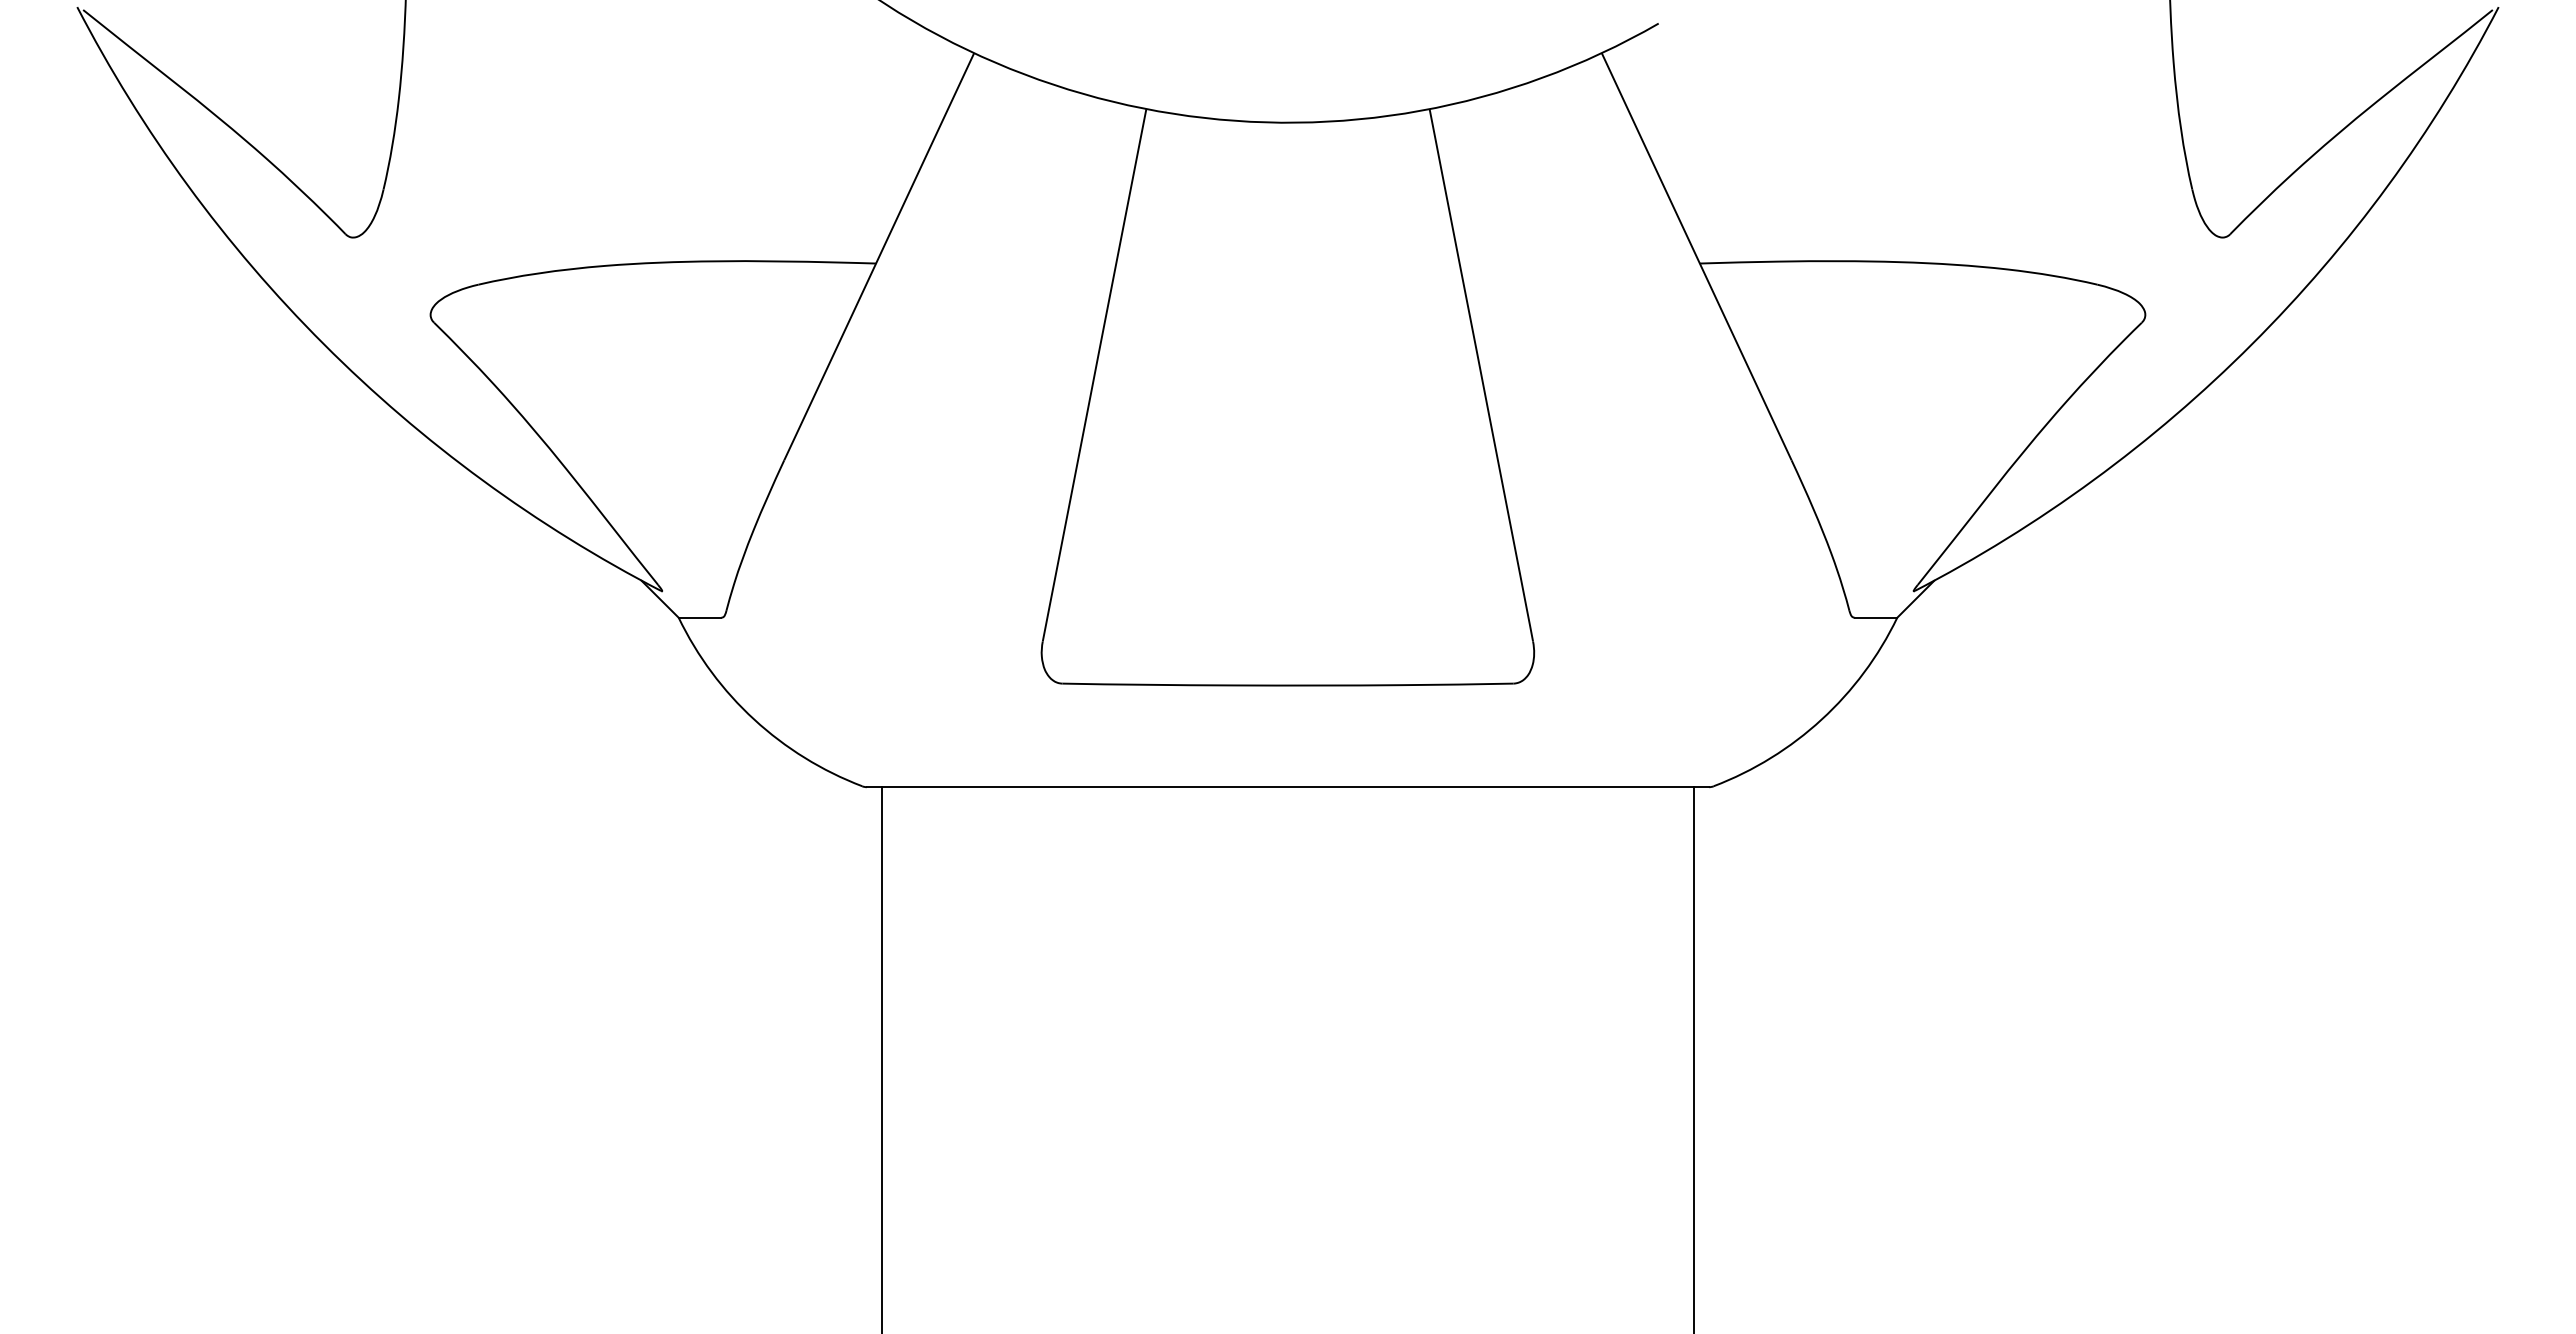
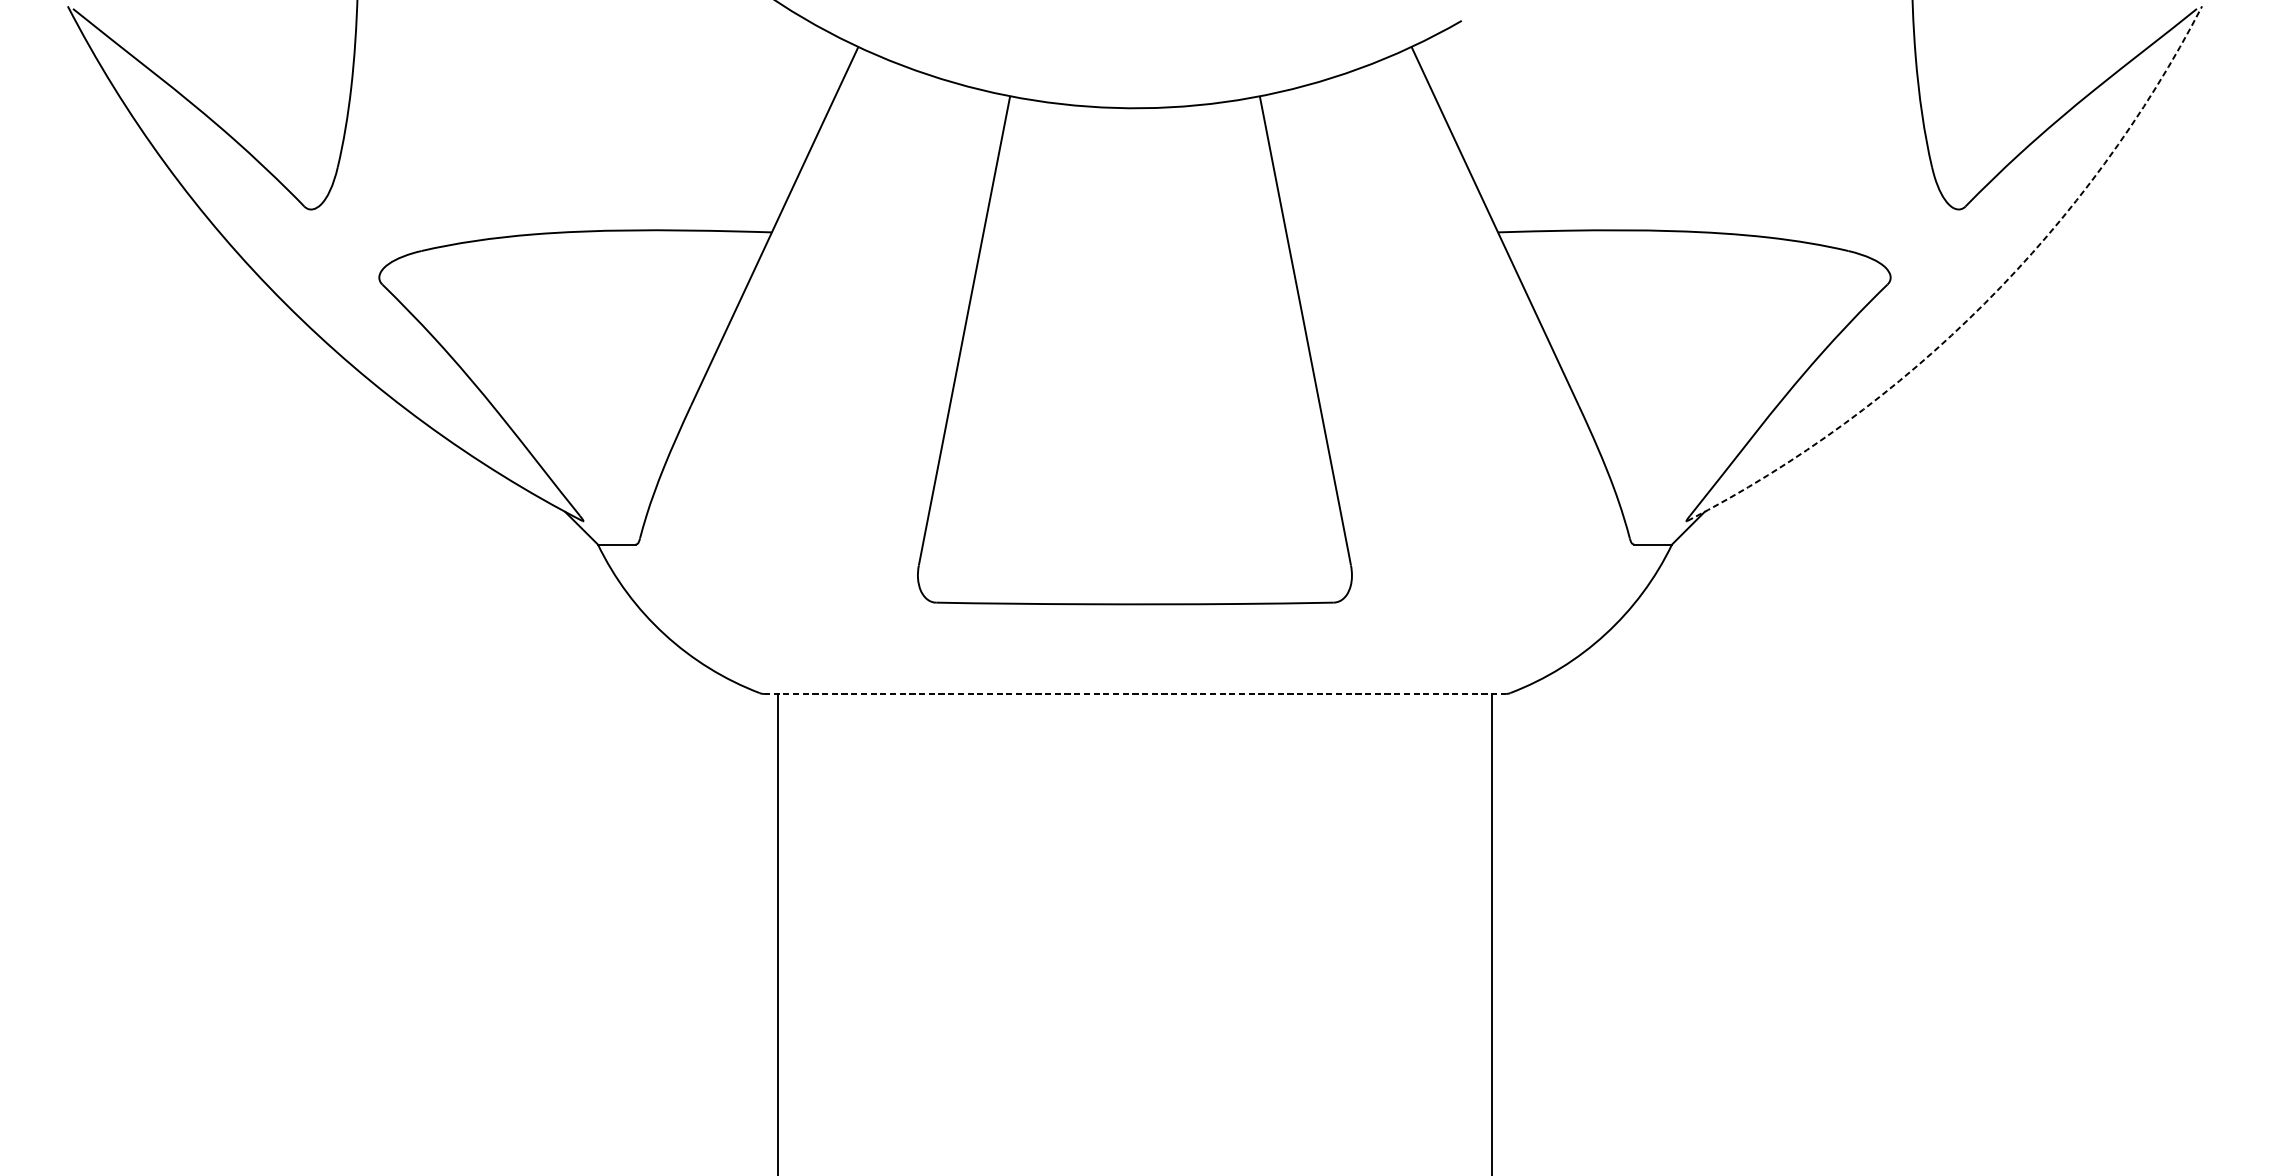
arc: (2252, 344) -> (1985, 303), solid -> dashed
line: (1288, 787) -> (1135, 694), solid -> dashed

